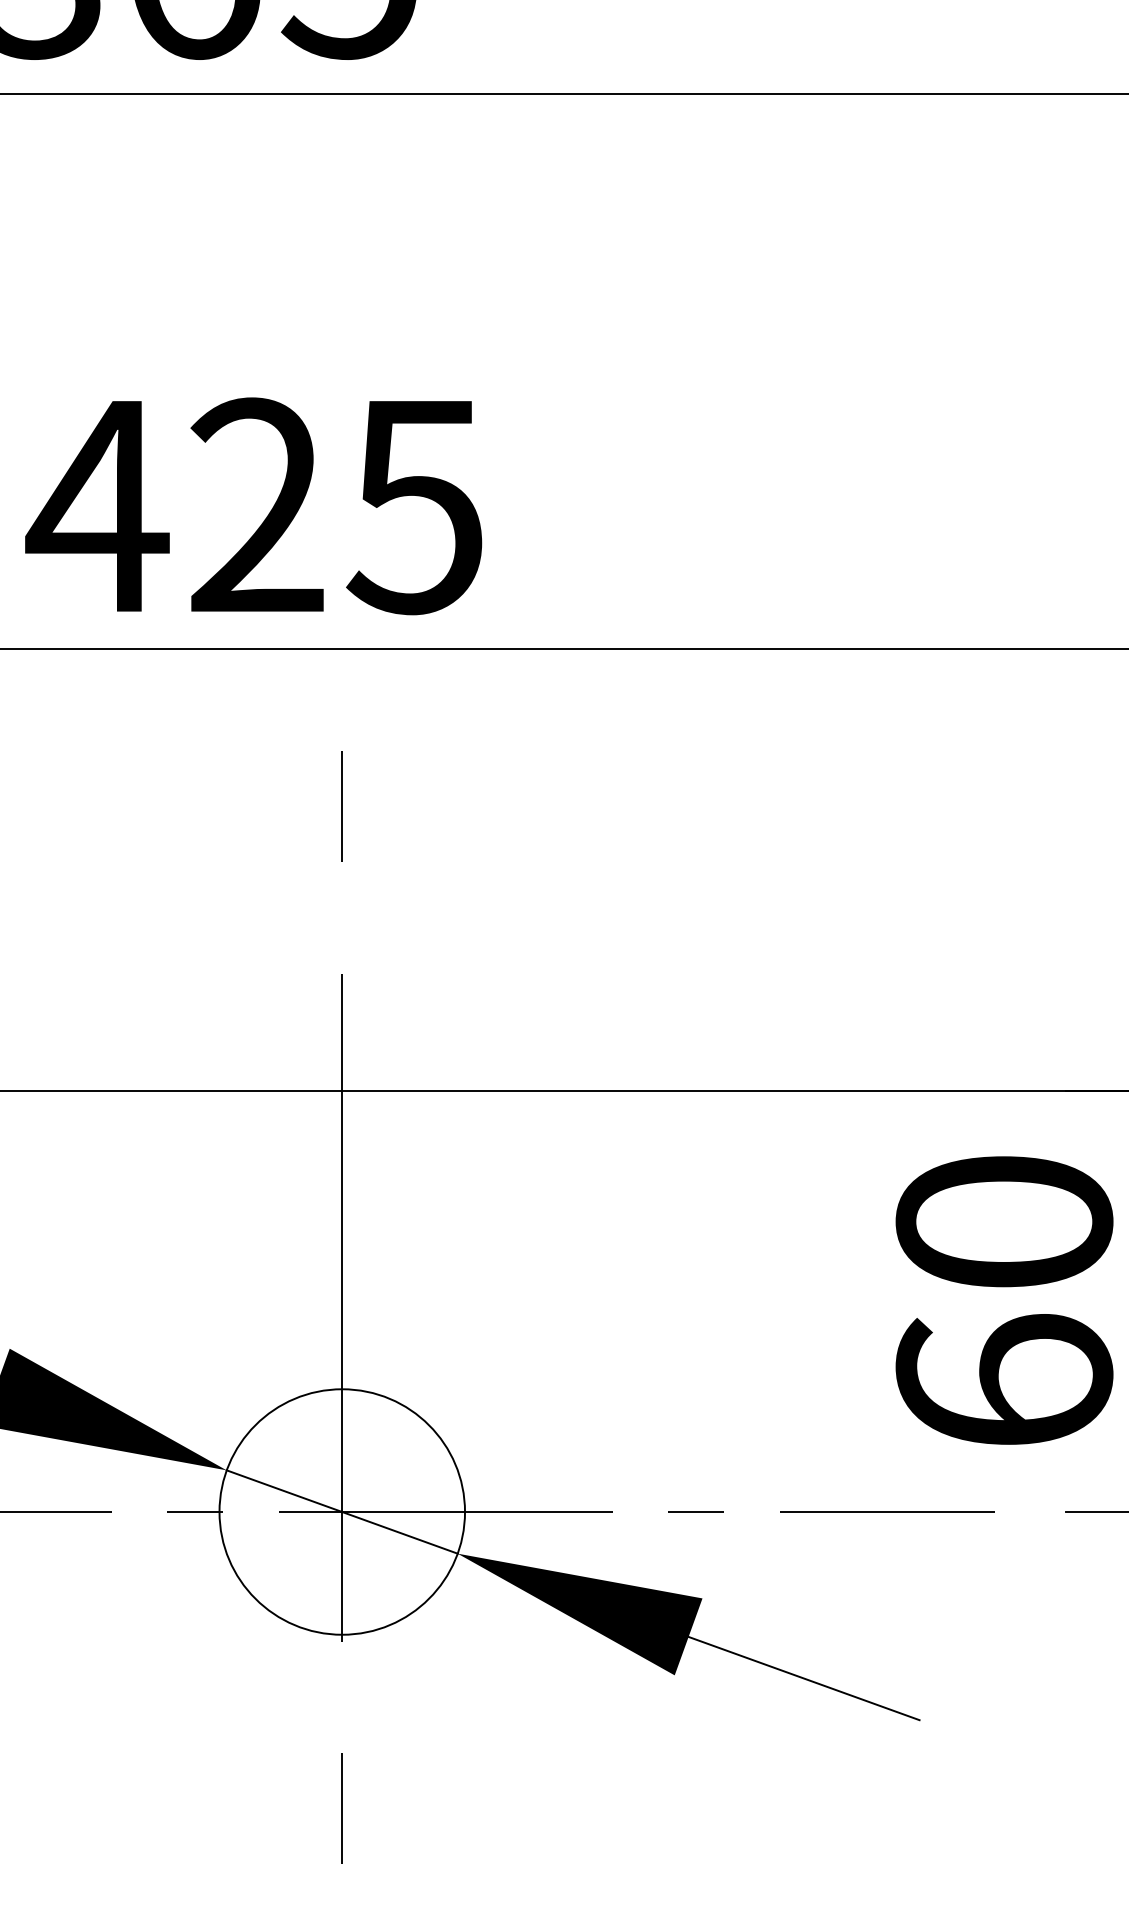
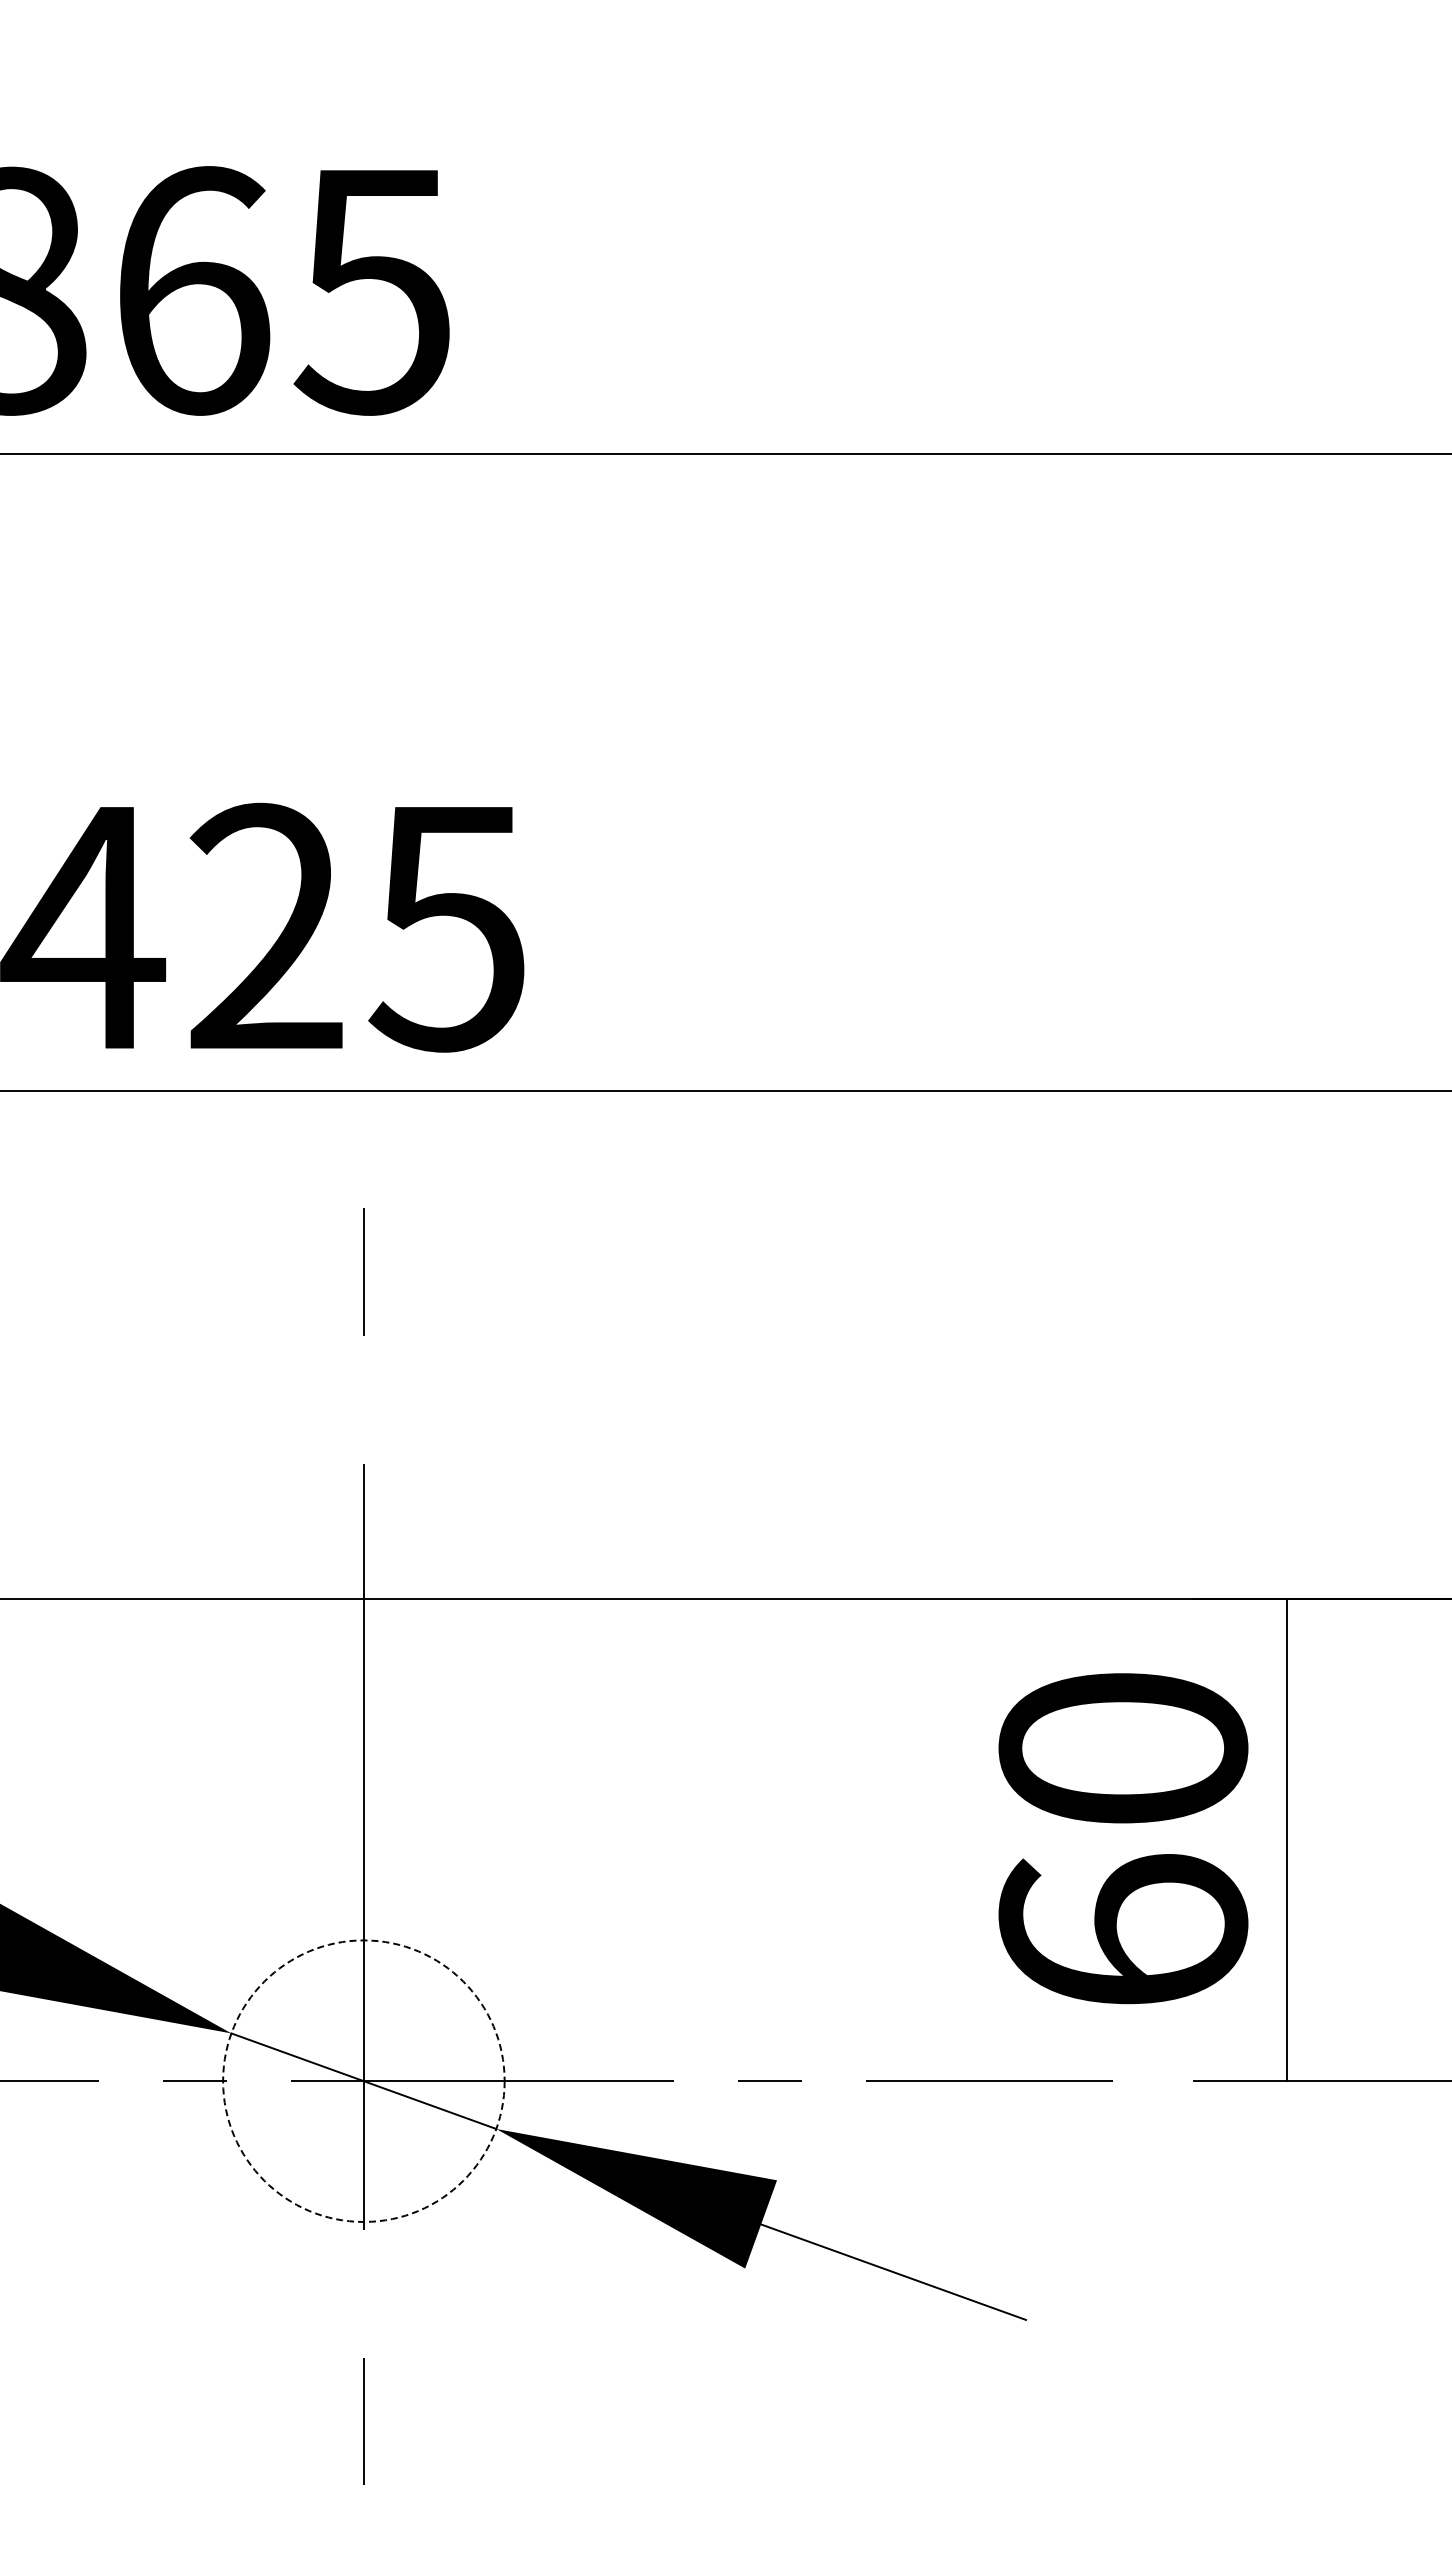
circle: (341, 1511) -> (363, 2080), solid -> dashed

